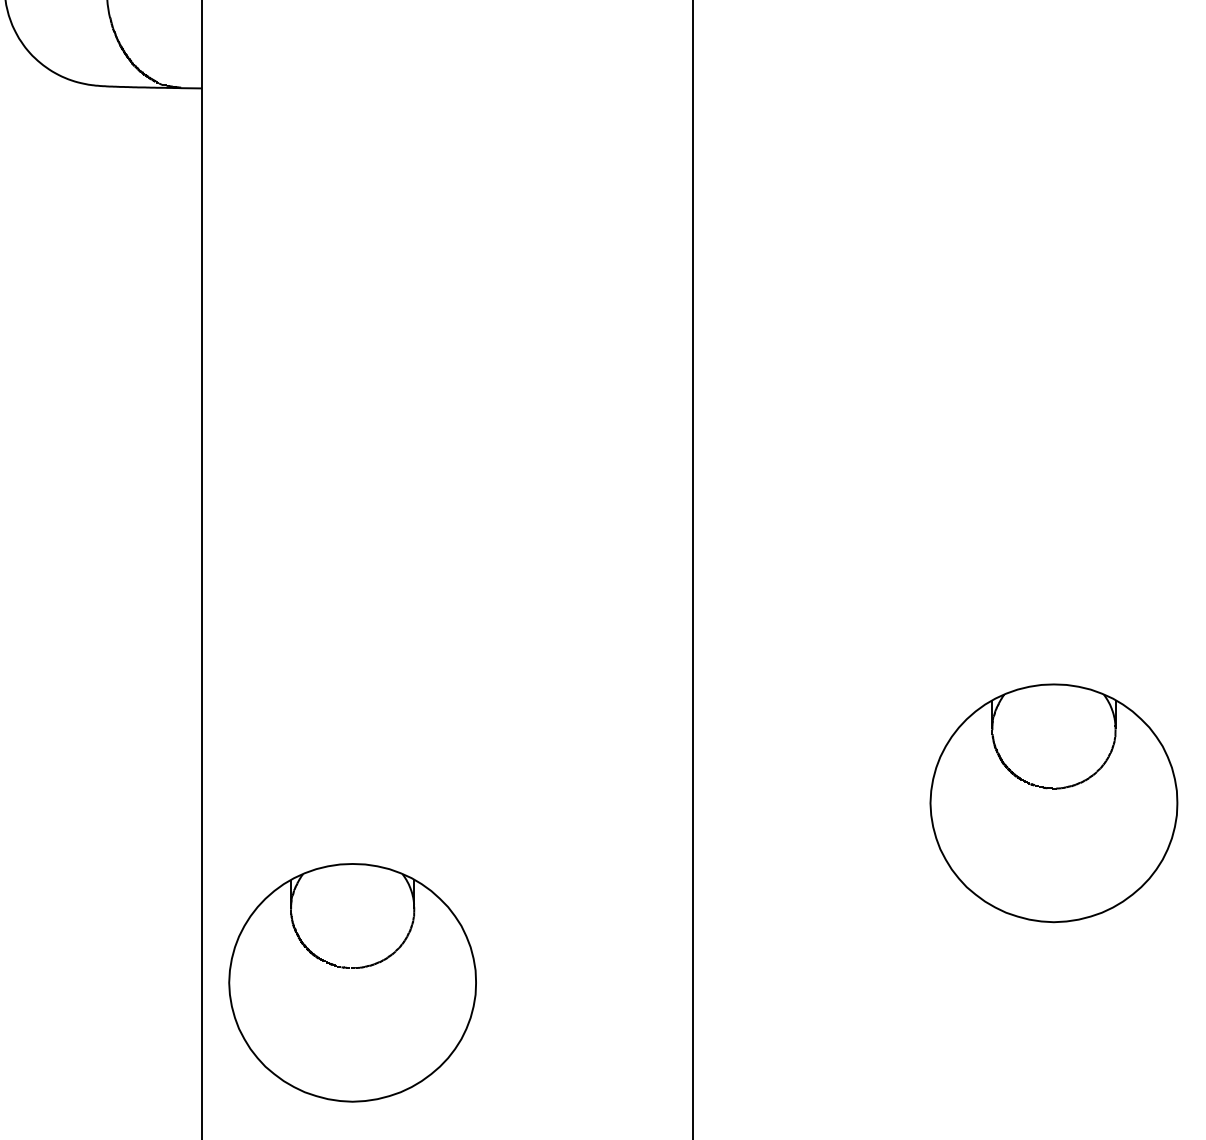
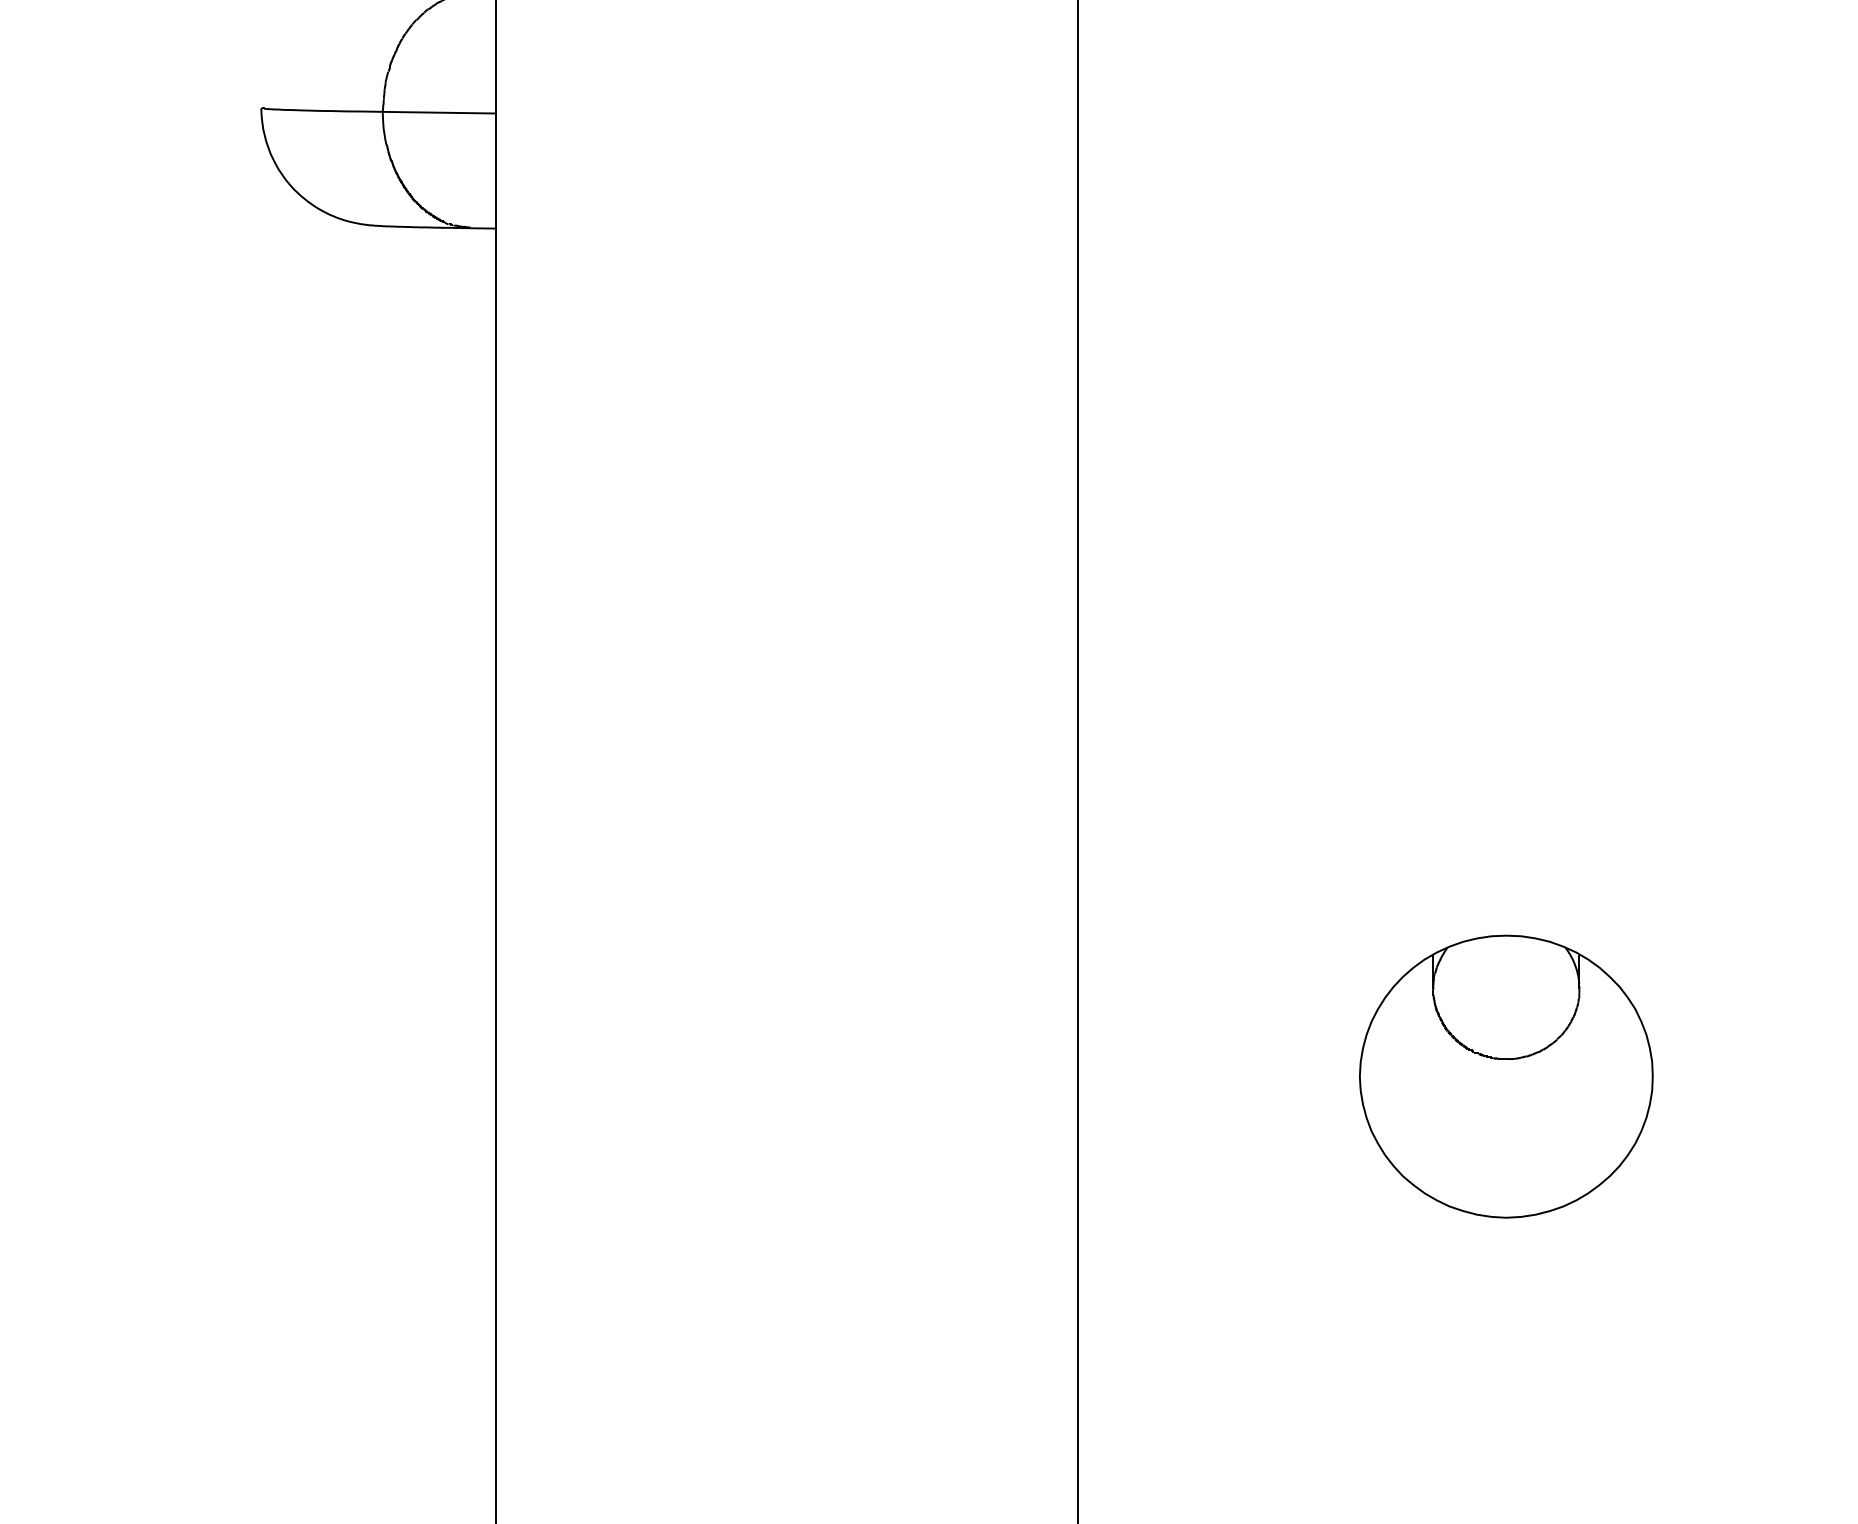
part: (352, 982) -> (674, 1289), removed

